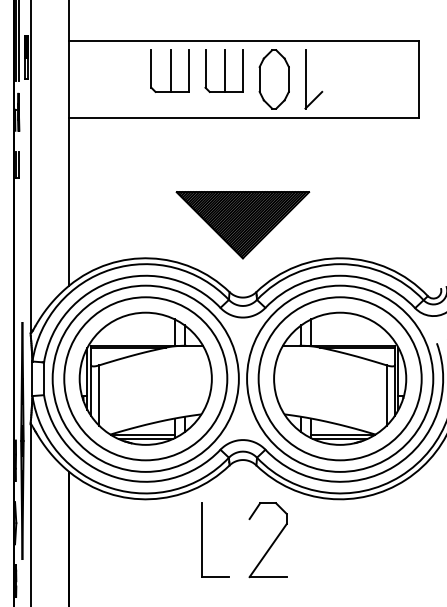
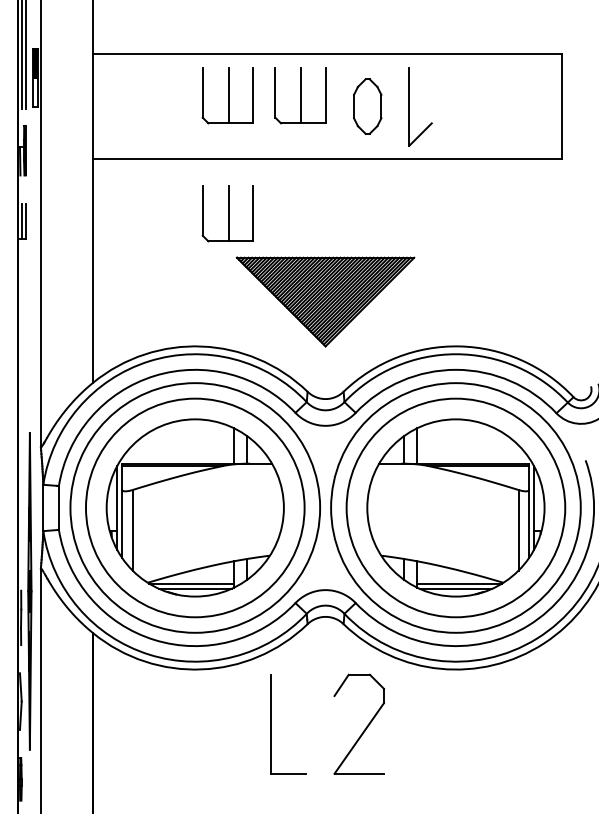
part: (274, 79) -> (367, 106), size x0.7
part: (169, 159) -> (227, 213), added

